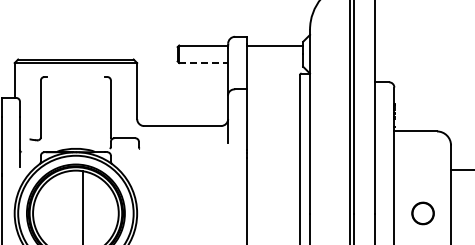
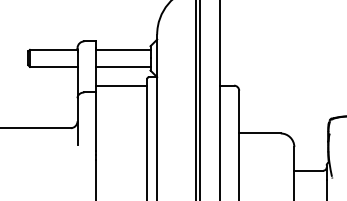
line: (204, 63) -> (54, 67), dashed -> solid
line: (275, 63) -> (123, 67), added
line: (273, 82) -> (121, 85), added

